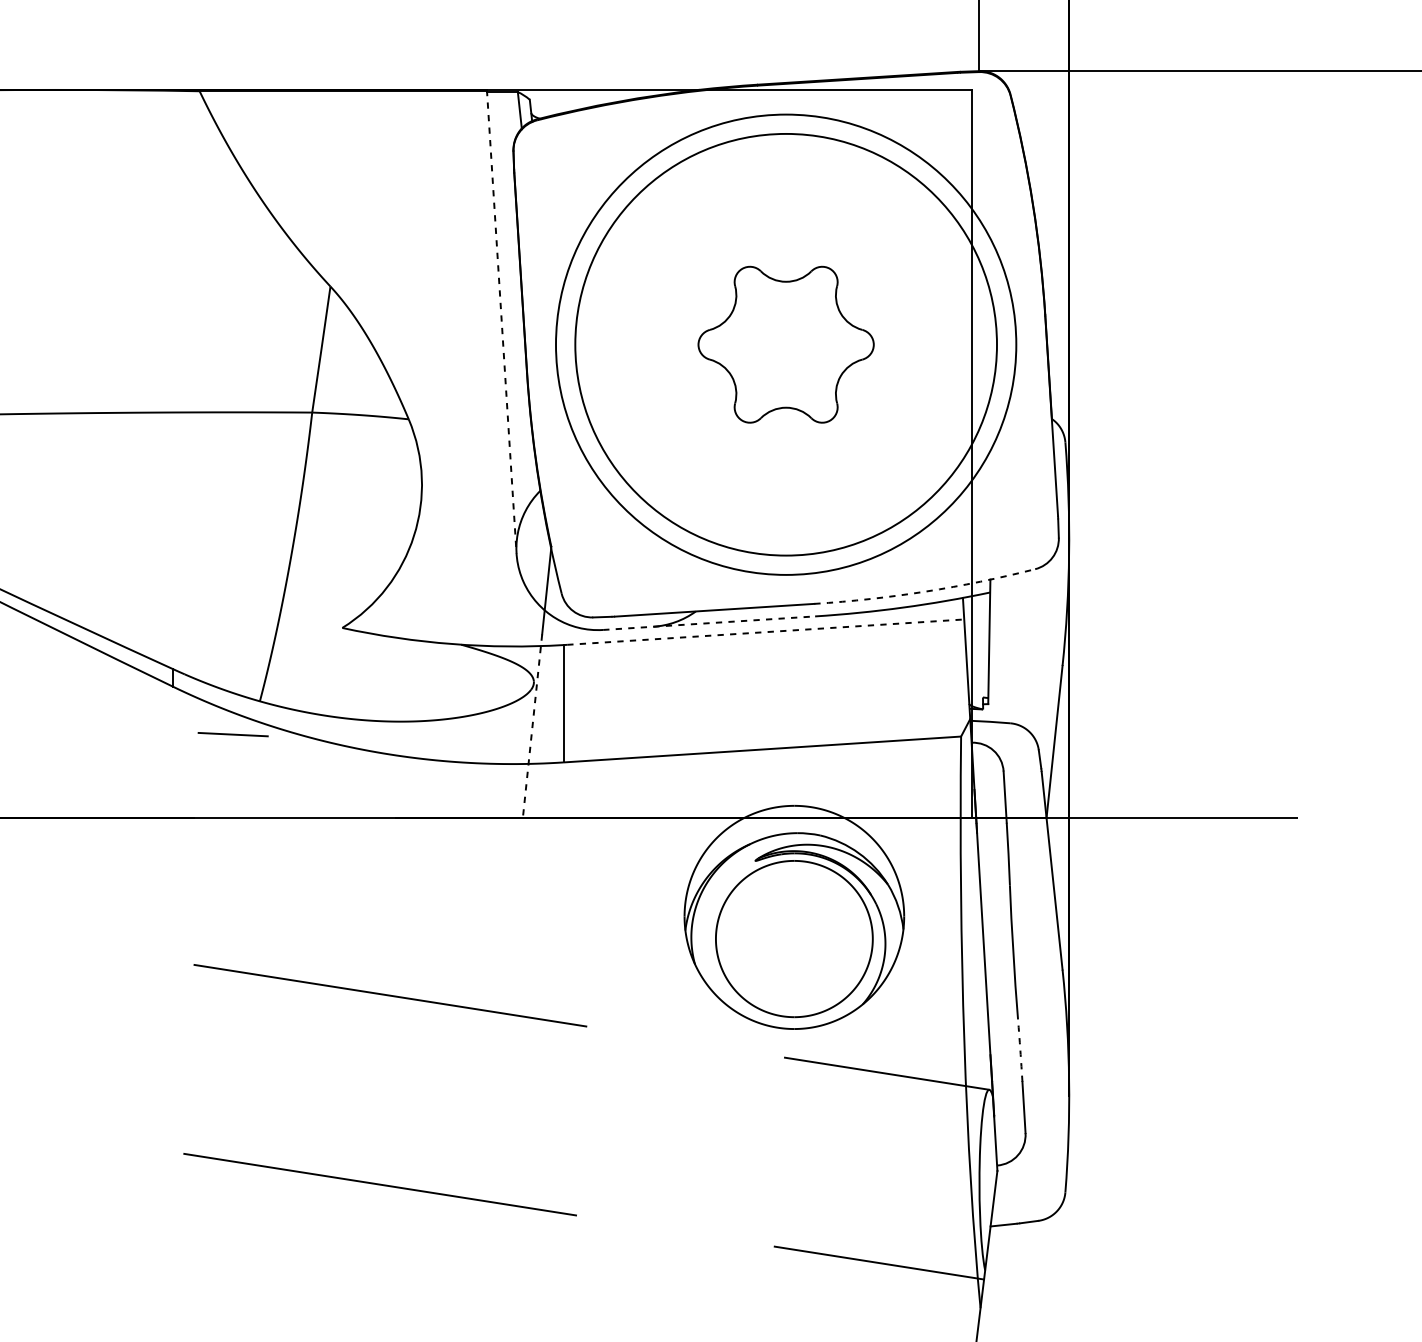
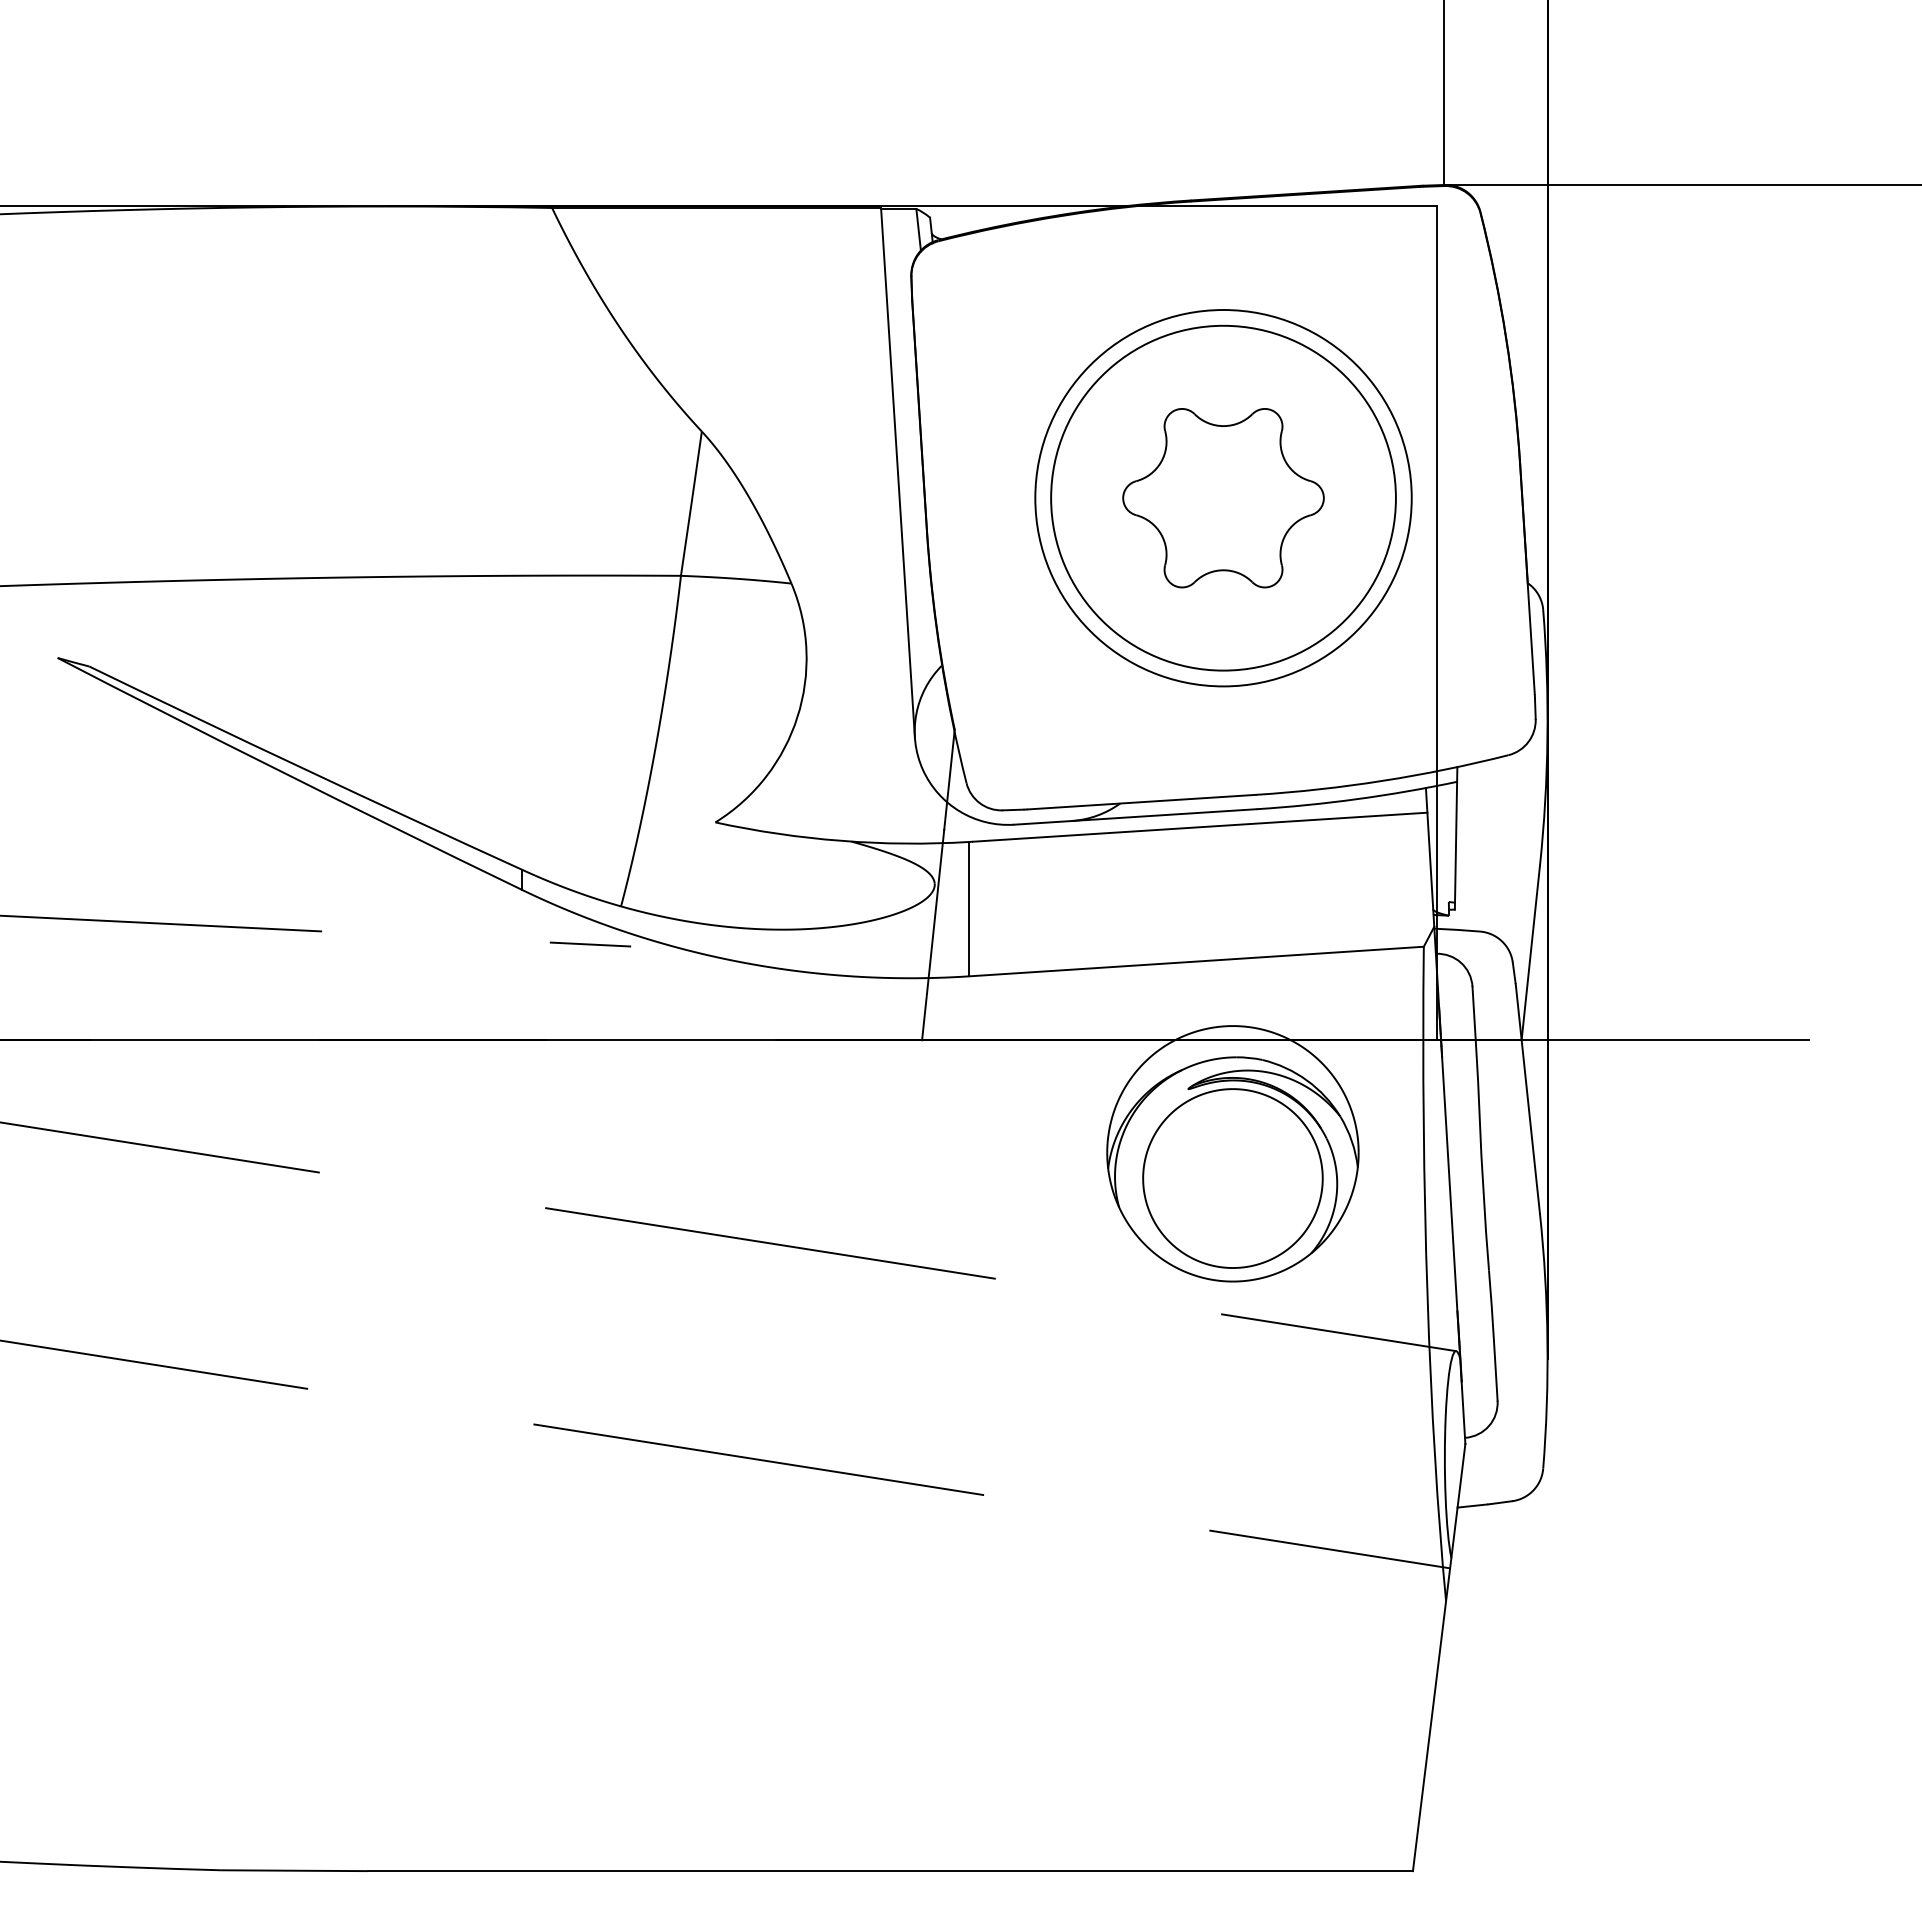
line: (501, 322) -> (897, 472), dashed -> solid
circle: (786, 344) -> (1223, 497), size x0.71
circle: (786, 345) -> (1223, 498), size x0.71
arc: (925, 591) -> (1383, 780), dashed -> solid
line: (709, 622) -> (1135, 816), dashed -> solid
line: (766, 632) -> (1200, 827), dashed -> solid
line: (532, 726) -> (933, 935), dashed -> solid
arc: (1020, 1050) -> (1491, 1306), dashed -> solid

